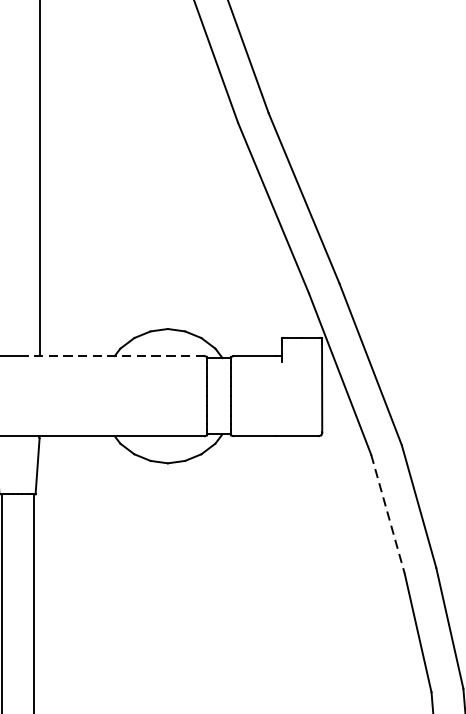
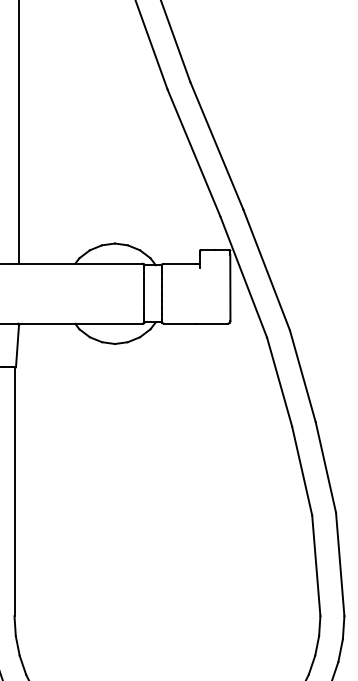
line: (116, 355) -> (76, 263), dashed -> solid
line: (387, 514) -> (279, 382), dashed -> solid

